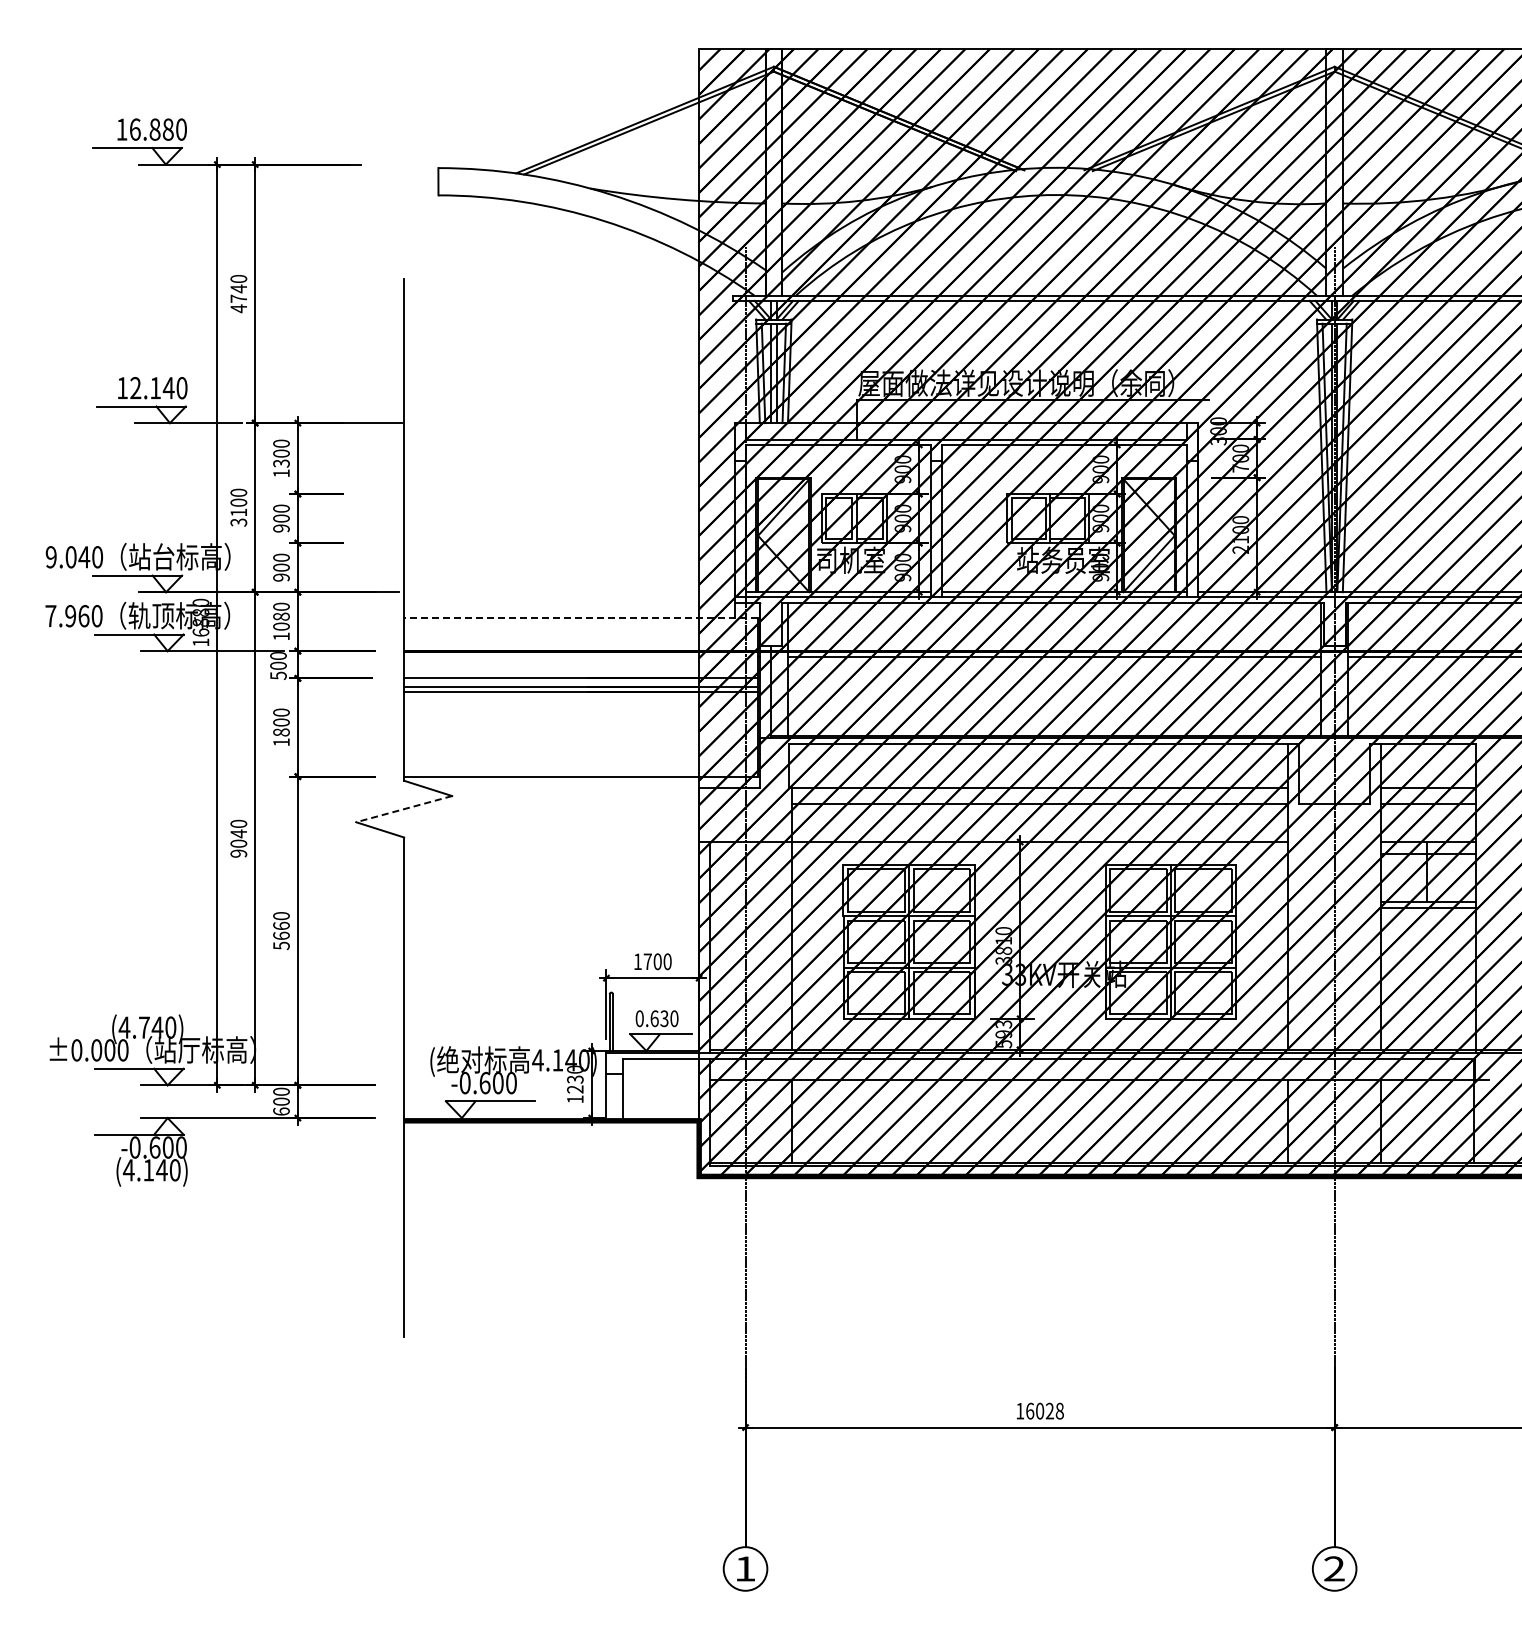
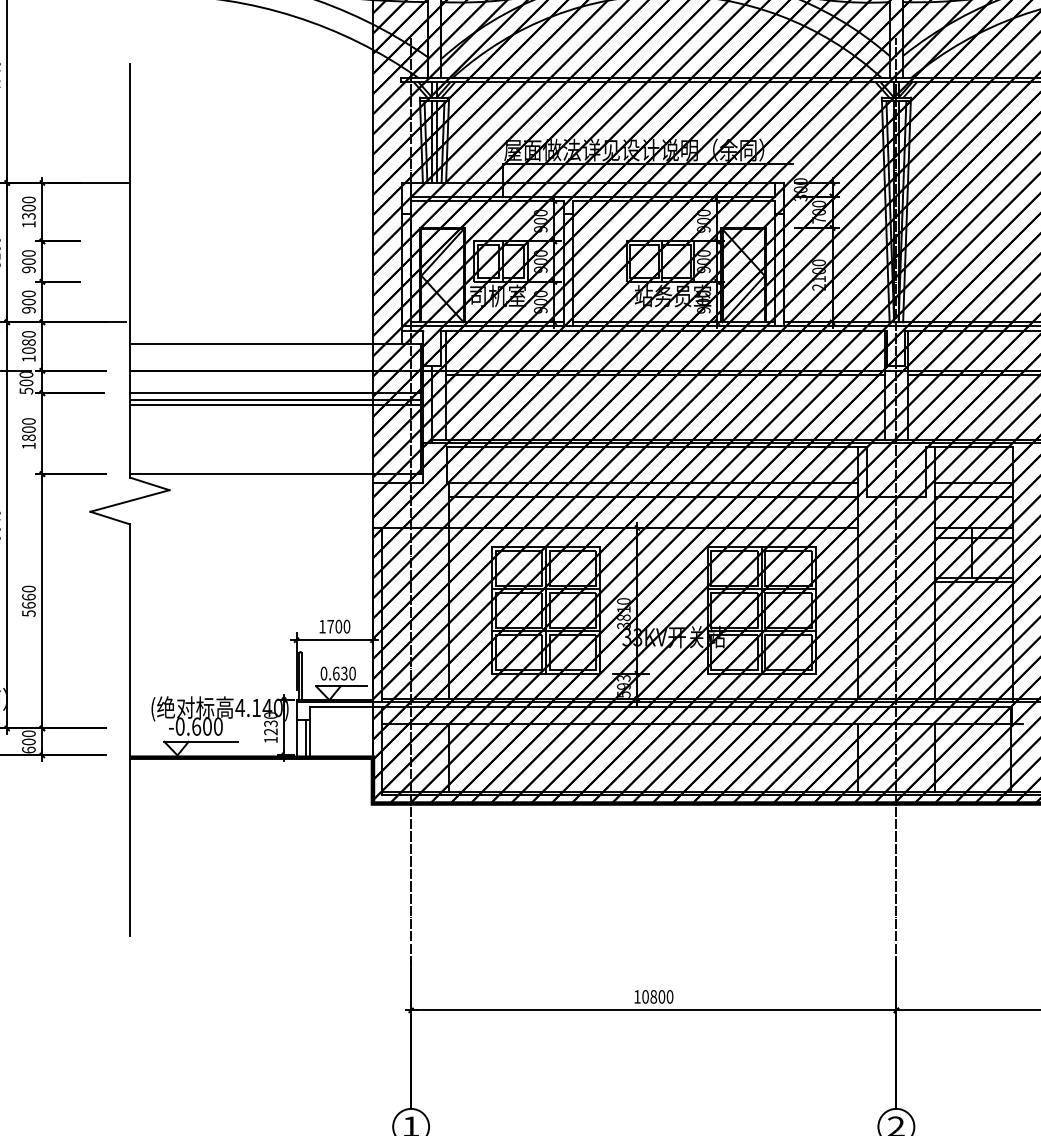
line: (580, 618) -> (275, 343), dashed -> solid
line: (404, 809) -> (130, 501), dashed -> solid
line: (617, 1096) -> (305, 737), added
text: (1044, 1410) -> (657, 996), 16028 -> 10800

